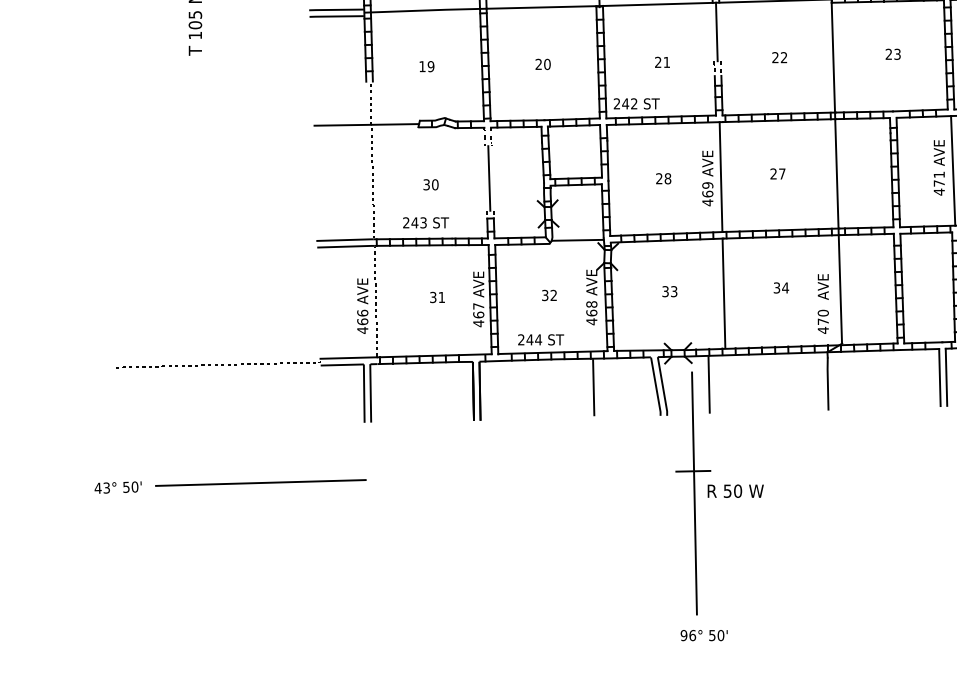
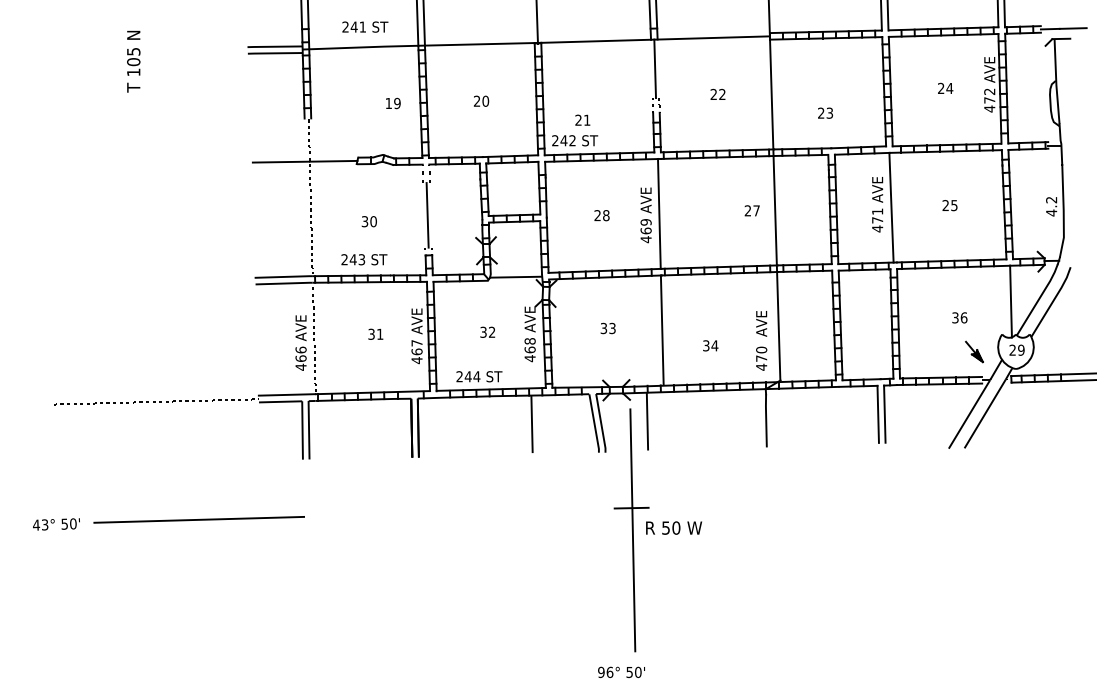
text: (893, 53) -> (825, 112), moved
text: (662, 61) -> (582, 119), moved
text: (427, 66) -> (393, 103), moved
text: (777, 173) -> (751, 210), moved
text: (781, 287) -> (710, 345), moved
text: (704, 634) -> (621, 671), moved

